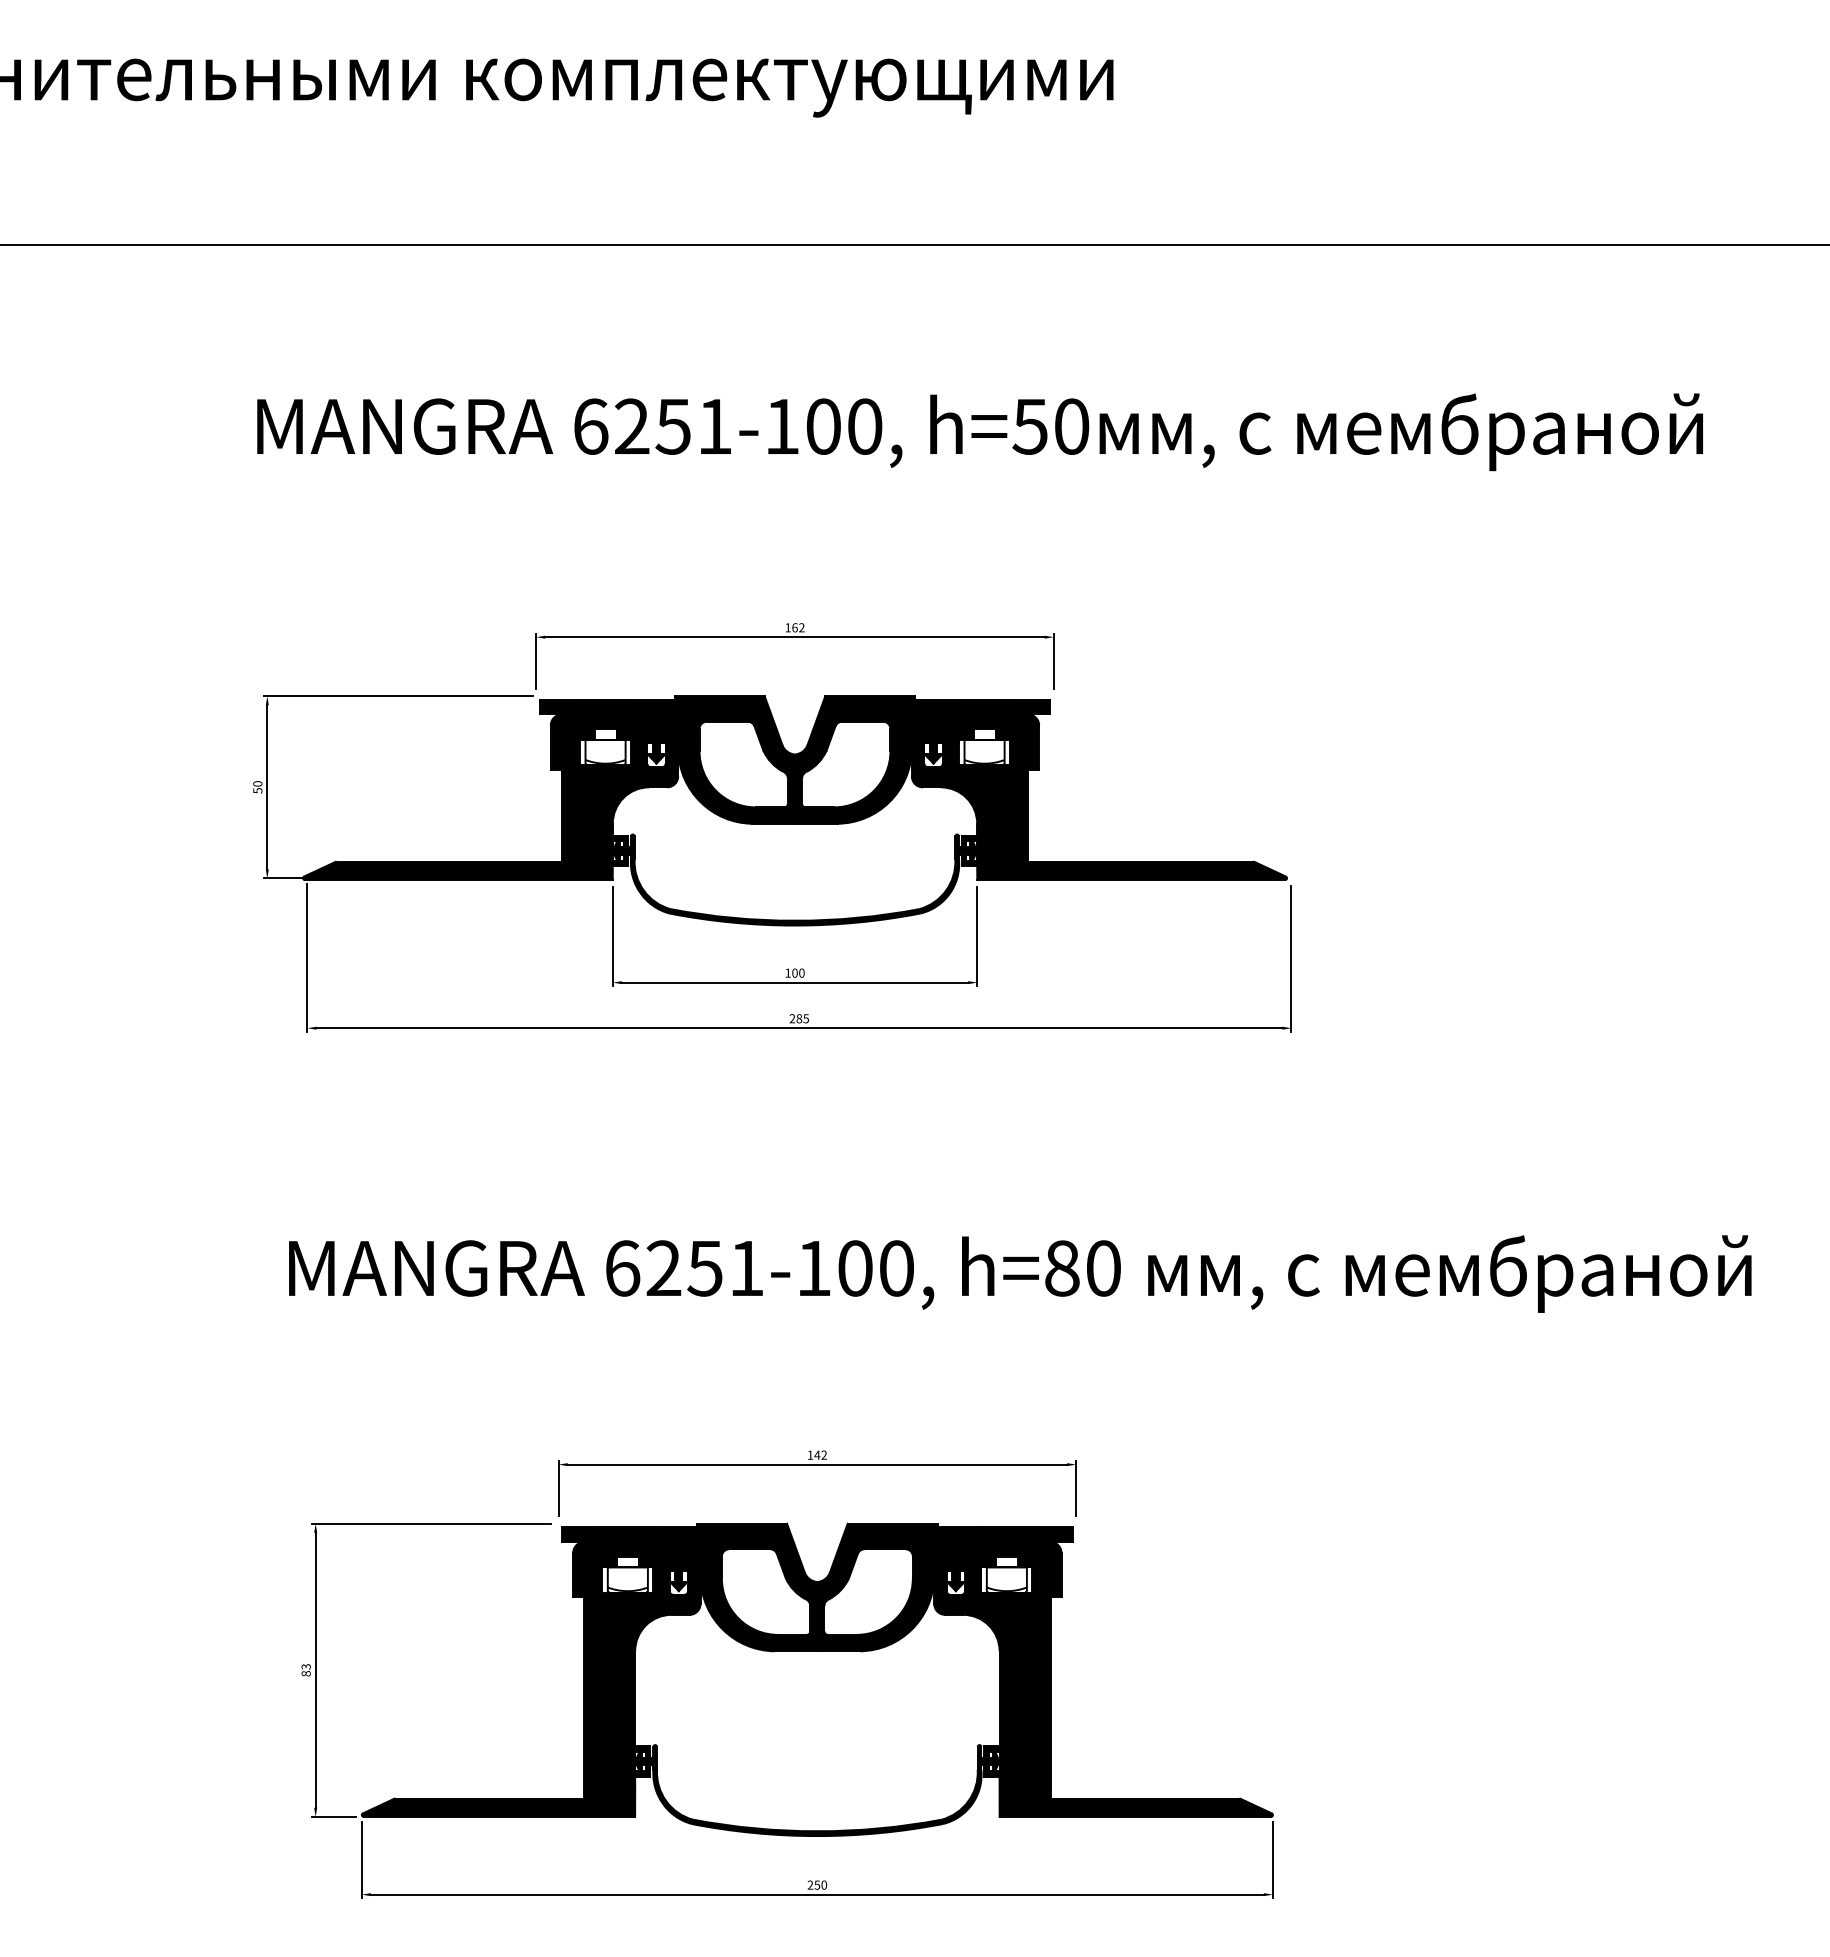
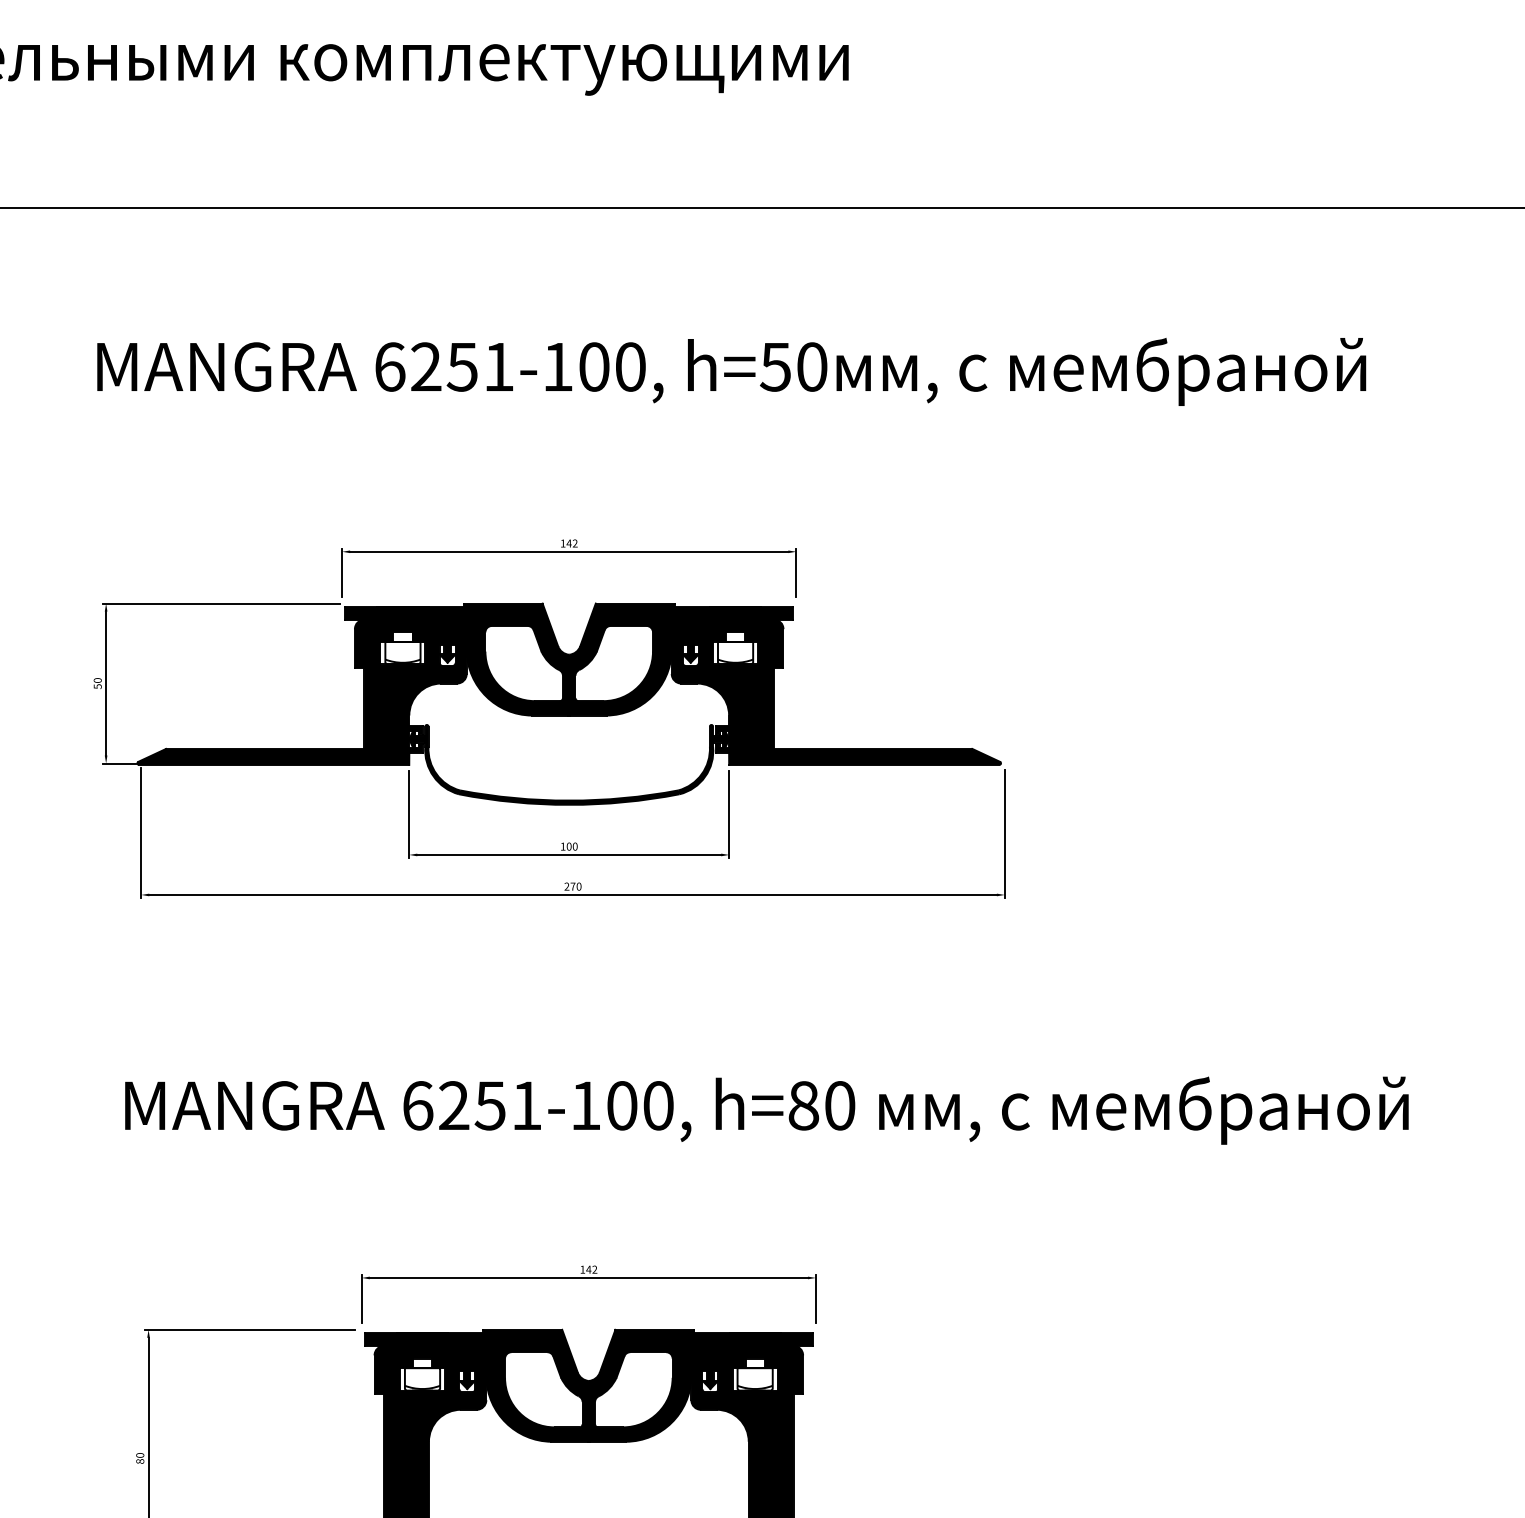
text: (794, 627) -> (568, 543), 162 -> 142
text: (802, 1018) -> (575, 886), 285 -> 270
text: (305, 1666) -> (139, 1455), 83 -> 80

